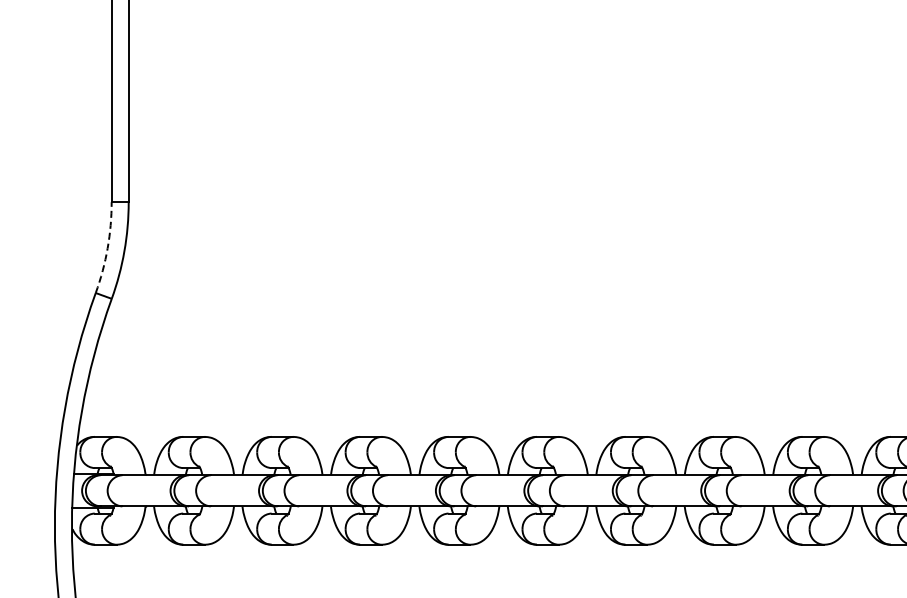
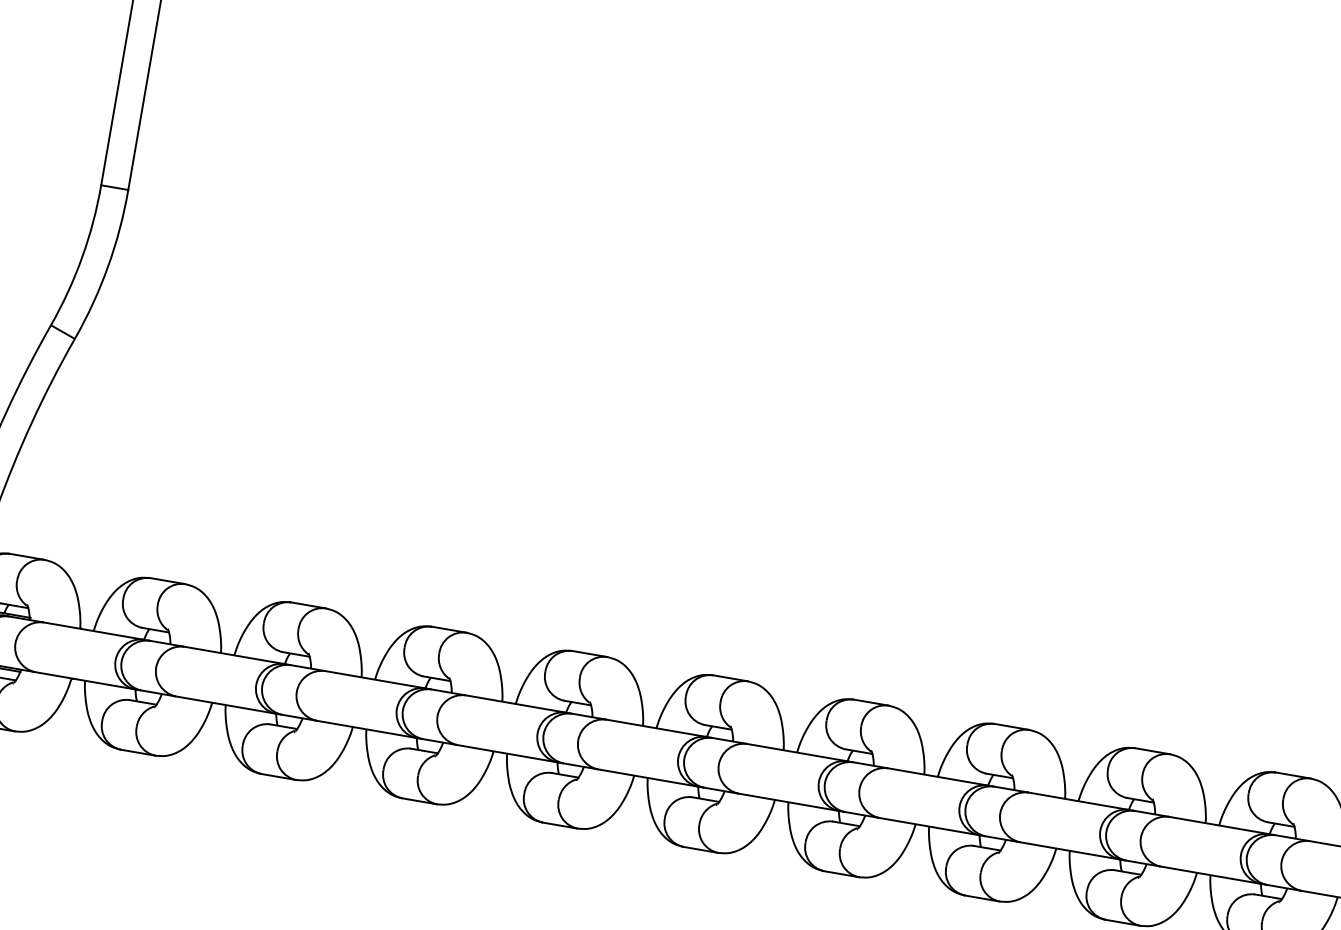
arc: (107, 248) -> (81, 257), dashed -> solid

